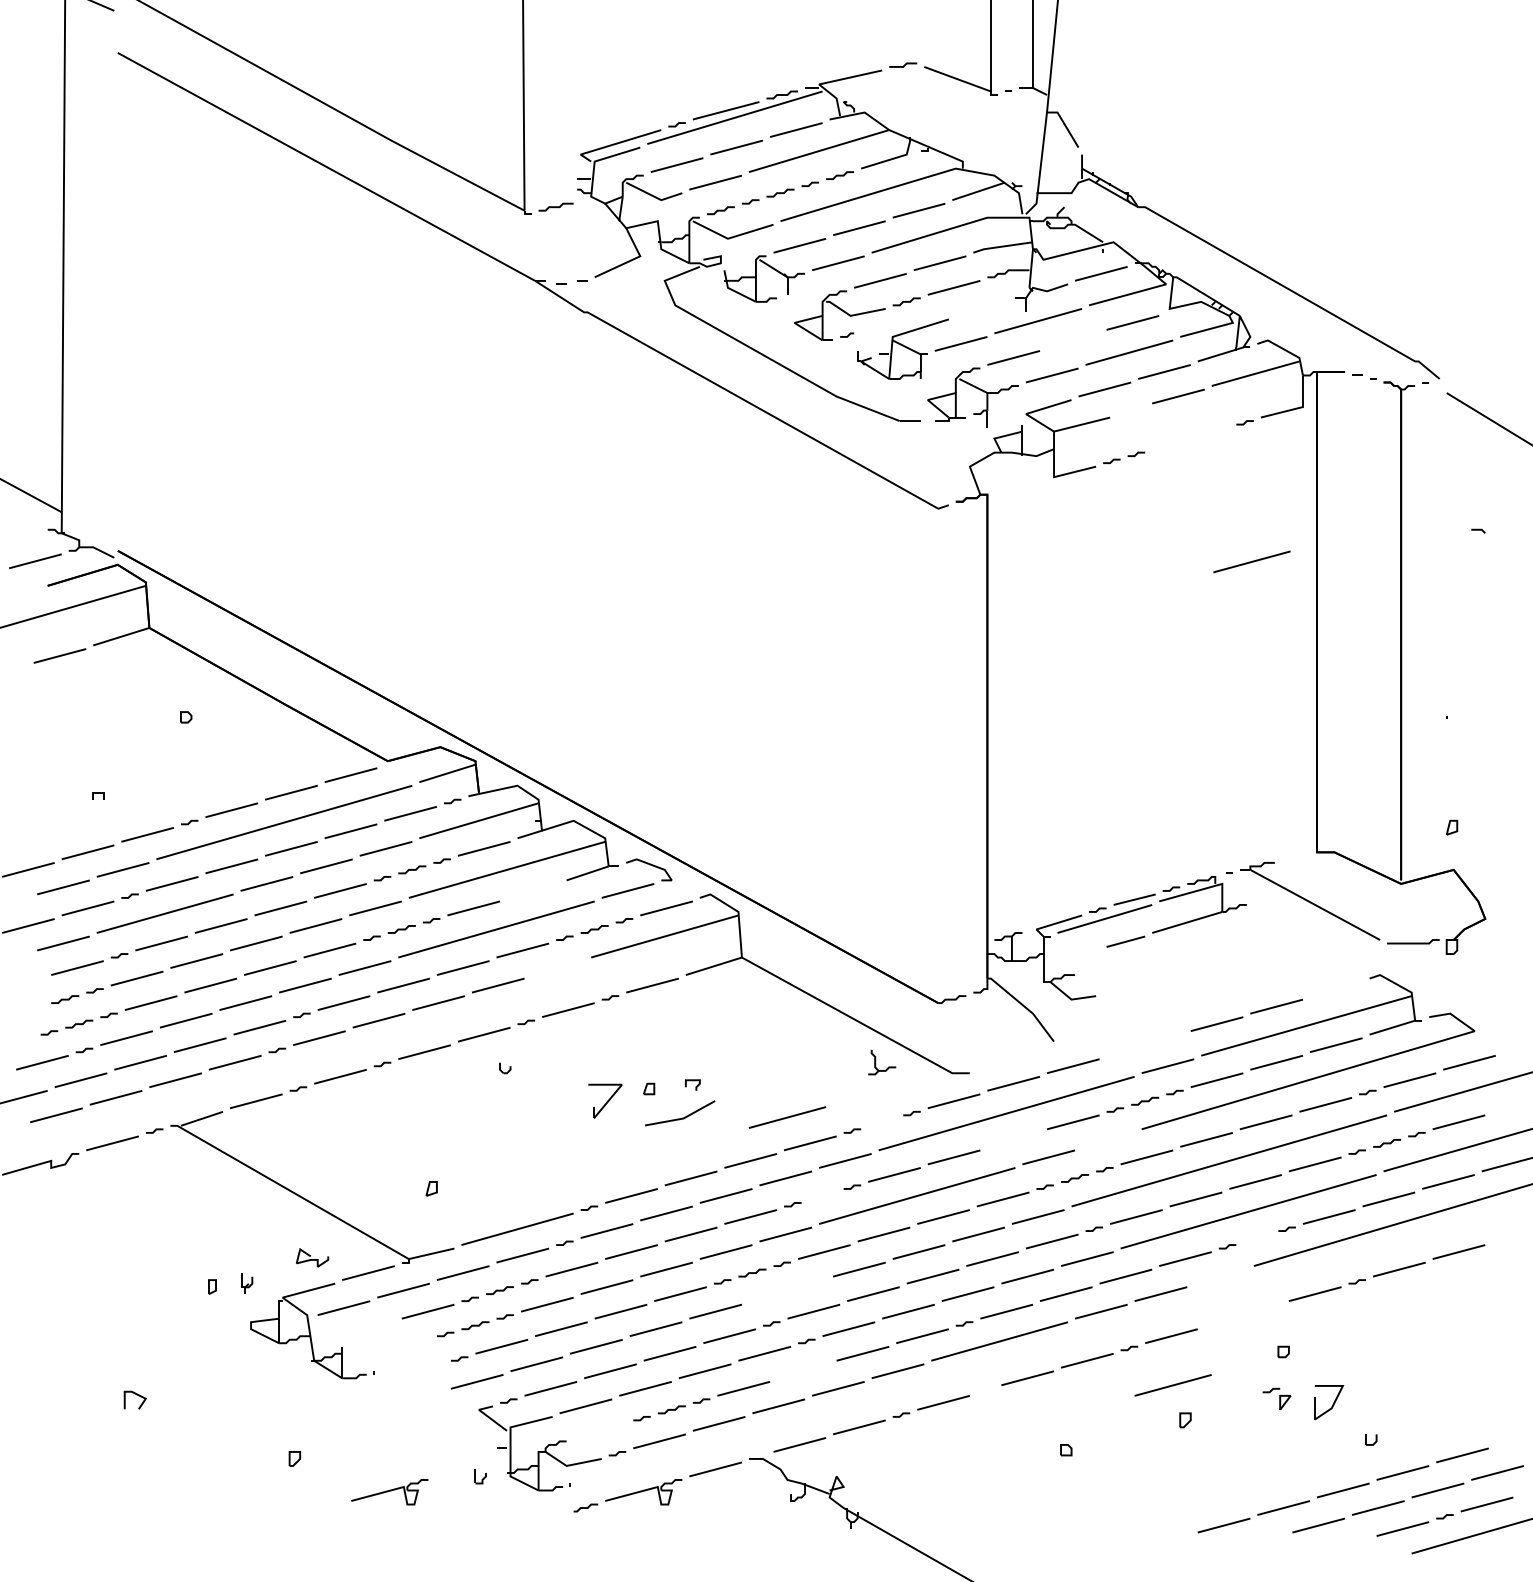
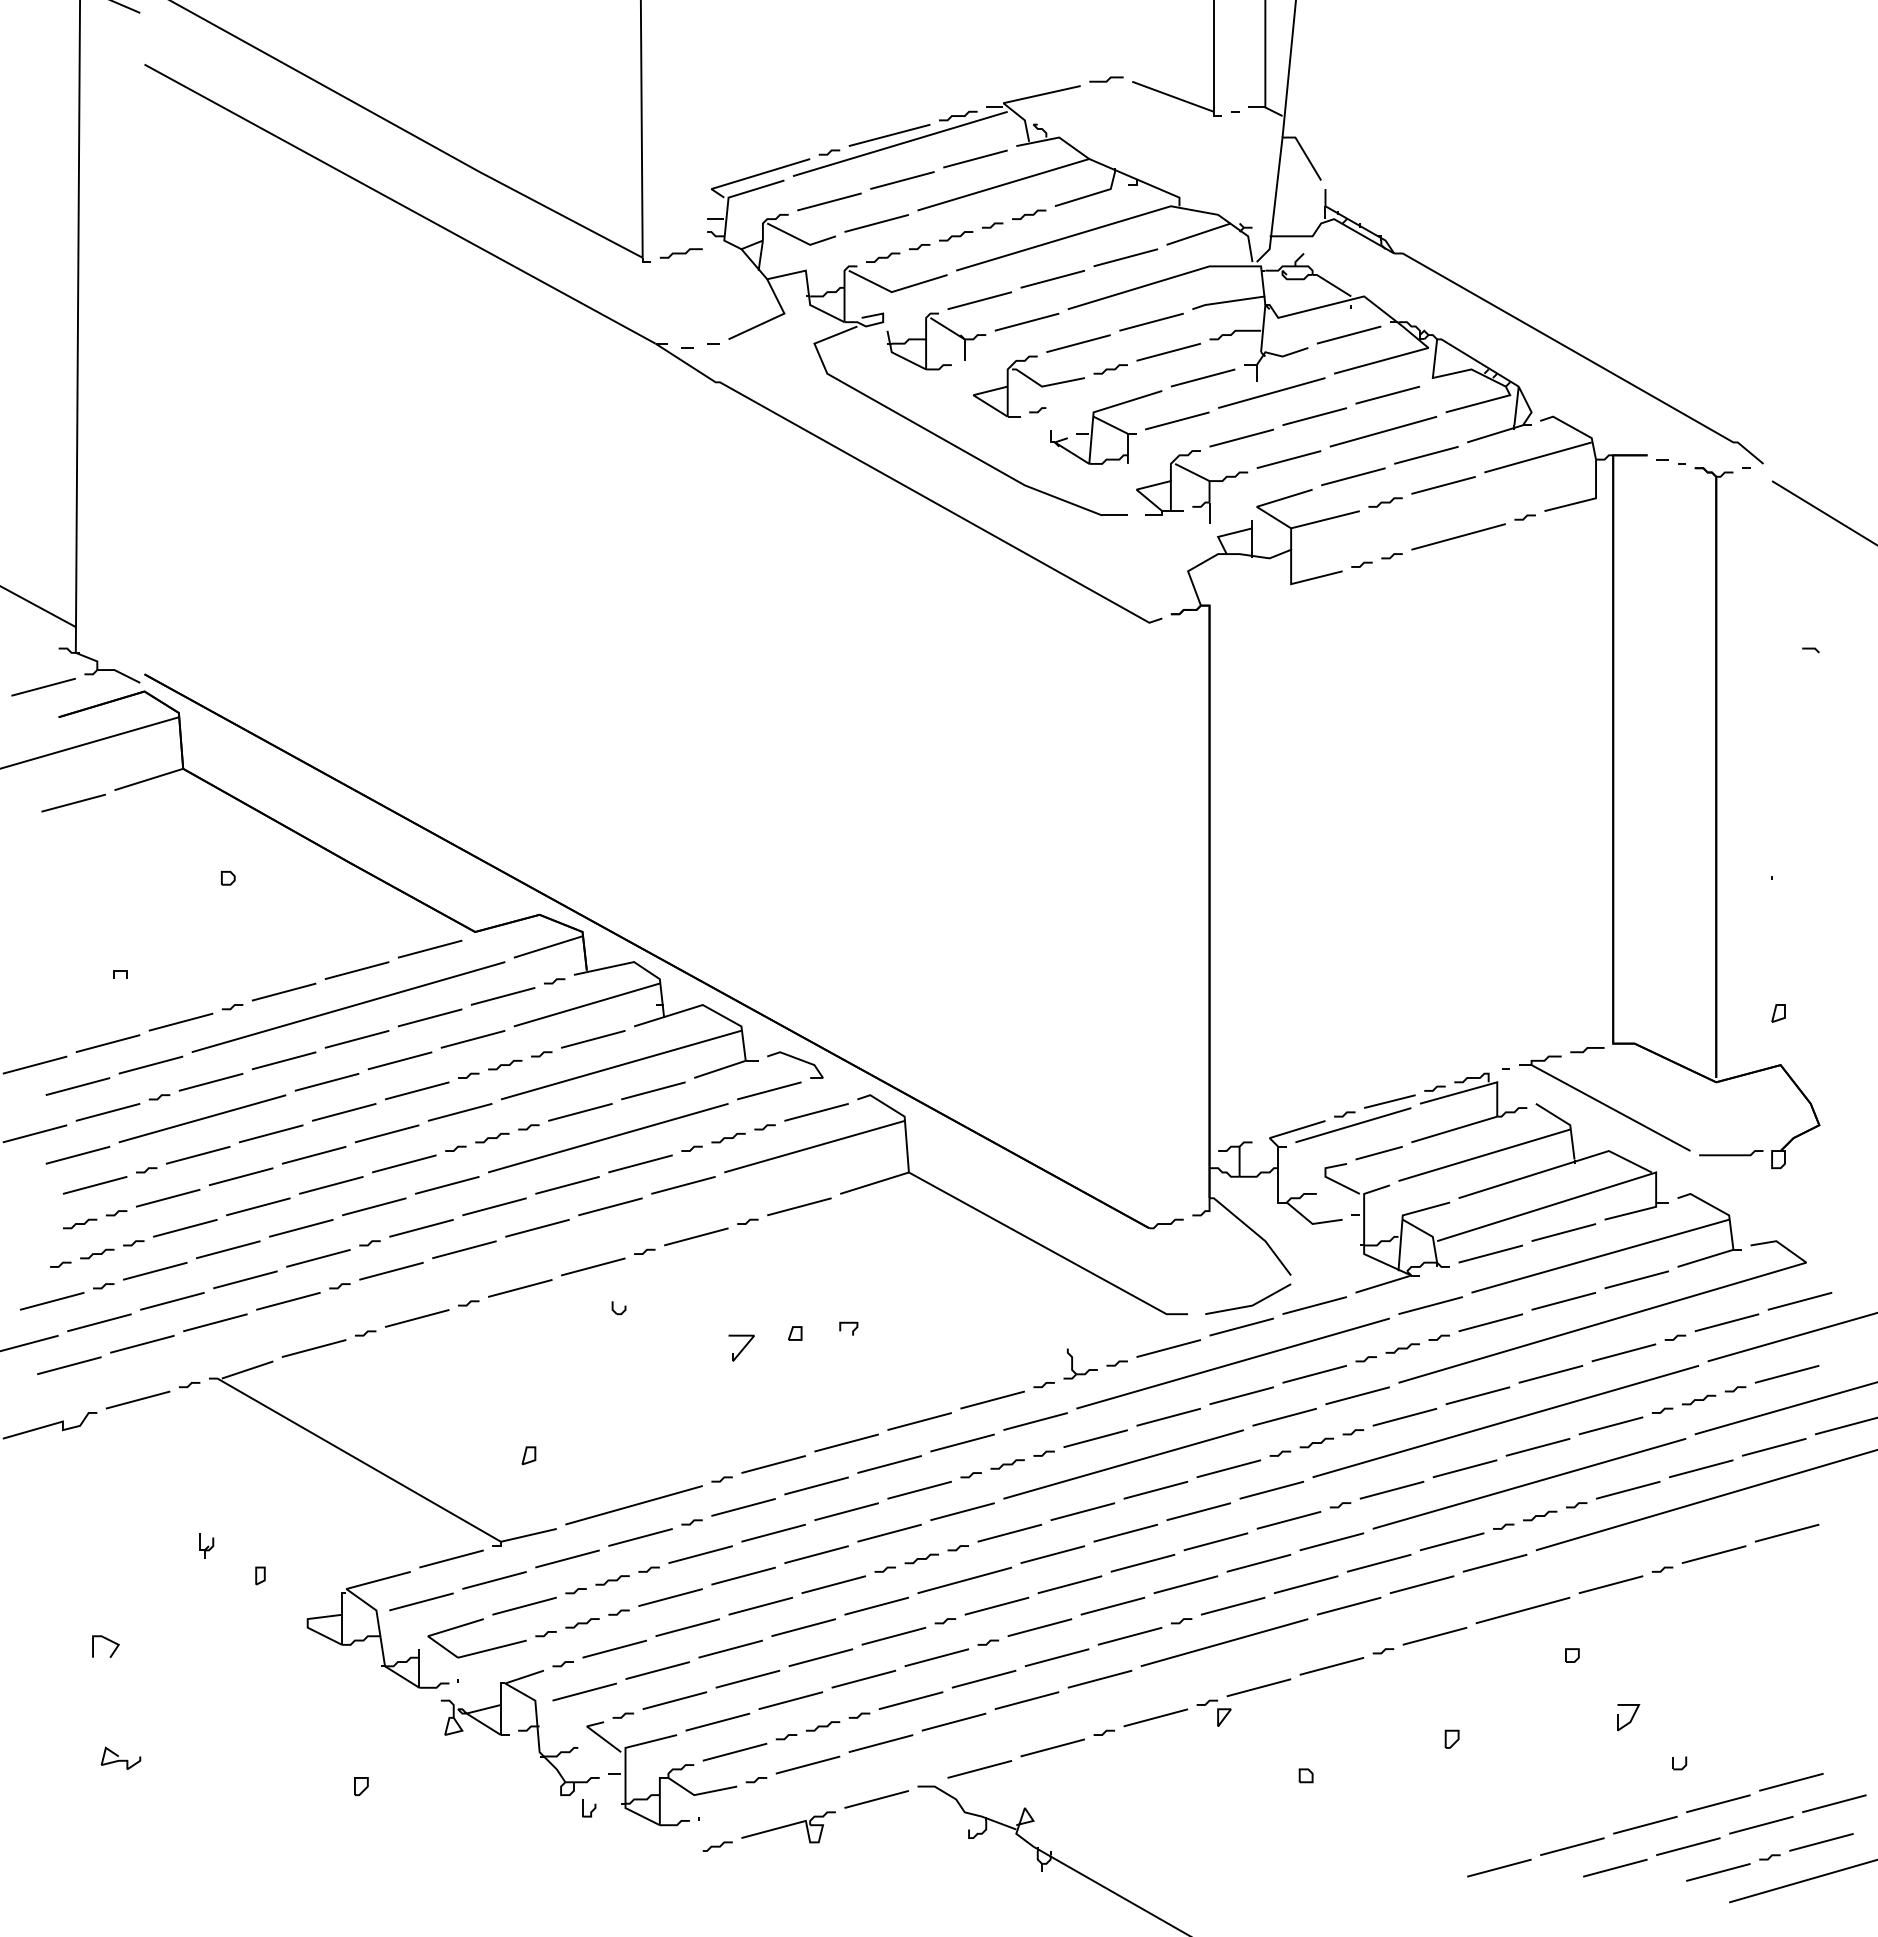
line: (981, 308) -> (1202, 377), added
line: (1073, 340) -> (1314, 416), added
curve: (1131, 410) -> (1385, 502), added
line: (1251, 561) -> (1458, 536), moved
line: (1296, 857) -> (1587, 1049), added
line: (533, 890) -> (653, 1090), added
line: (557, 968) -> (683, 1185), added
part: (1219, 970) -> (1493, 1188), added
part: (875, 1062) -> (1072, 1363), moved
part: (605, 1100) -> (741, 1347), size x0.62
line: (787, 1116) -> (964, 1579), moved
line: (682, 1117) -> (1251, 1304), moved
line: (1013, 1139) -> (1241, 1395), added
line: (1108, 1139) -> (1357, 1395), added
curve: (822, 1195) -> (1007, 1464), added
curve: (1257, 1237) -> (1540, 1515), added
curve: (312, 1258) -> (120, 1759), moved
line: (1220, 1276) -> (1494, 1563), added
part: (246, 1283) -> (206, 1545), moved
part: (392, 1347) -> (481, 1650), added
line: (802, 1370) -> (983, 1678), added
line: (1172, 1385) -> (1522, 1610), moved
line: (136, 1395) -> (107, 1640), moved
part: (1276, 1398) -> (1213, 1712), moved
part: (1329, 1402) -> (1628, 1717), size x0.62
part: (423, 1414) -> (519, 1732), added
line: (599, 1430) -> (734, 1751), added
part: (389, 1492) -> (477, 1827), removed

